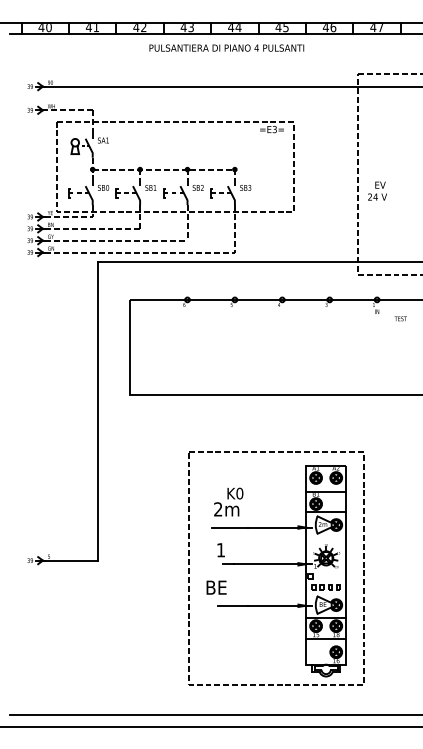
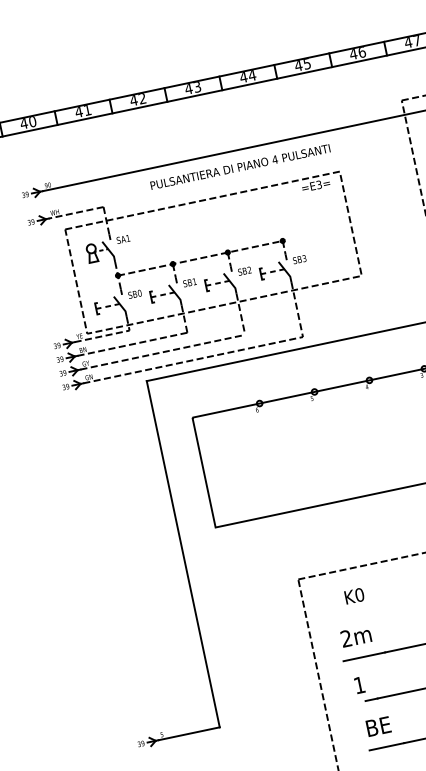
text: (226, 47) -> (239, 166), moved
text: (235, 493) -> (354, 595), moved
text: (216, 587) -> (378, 726), moved

